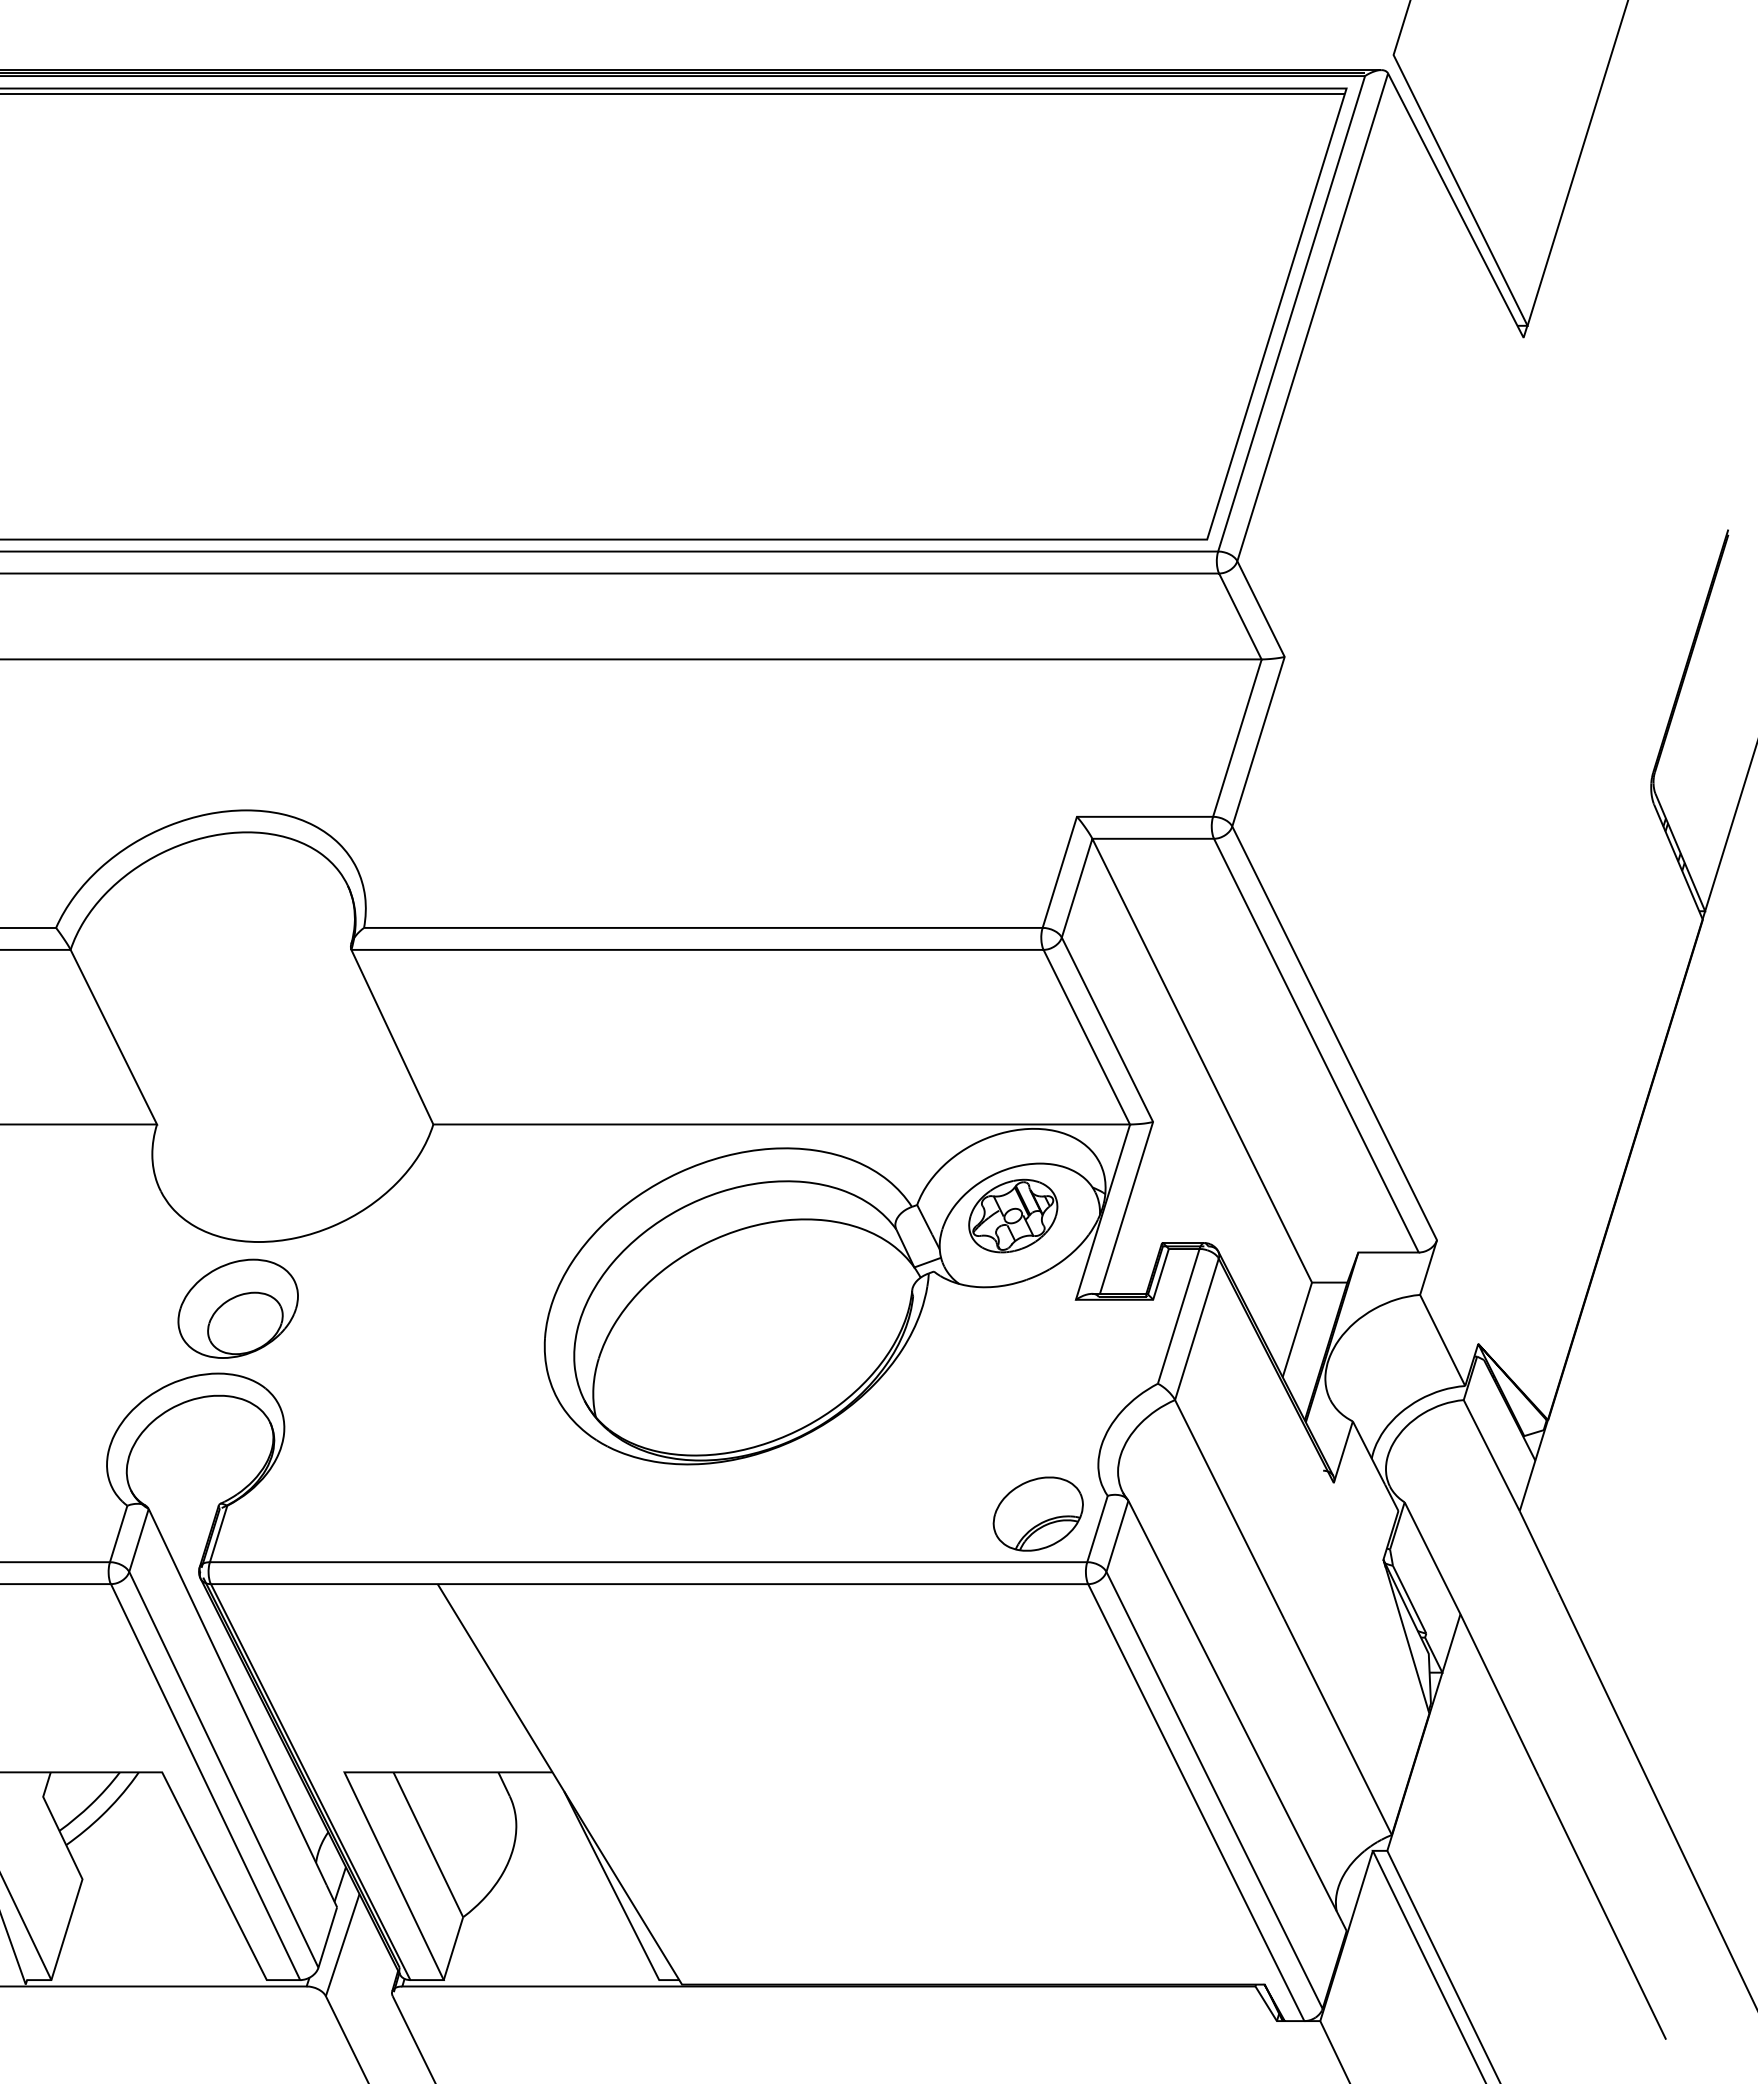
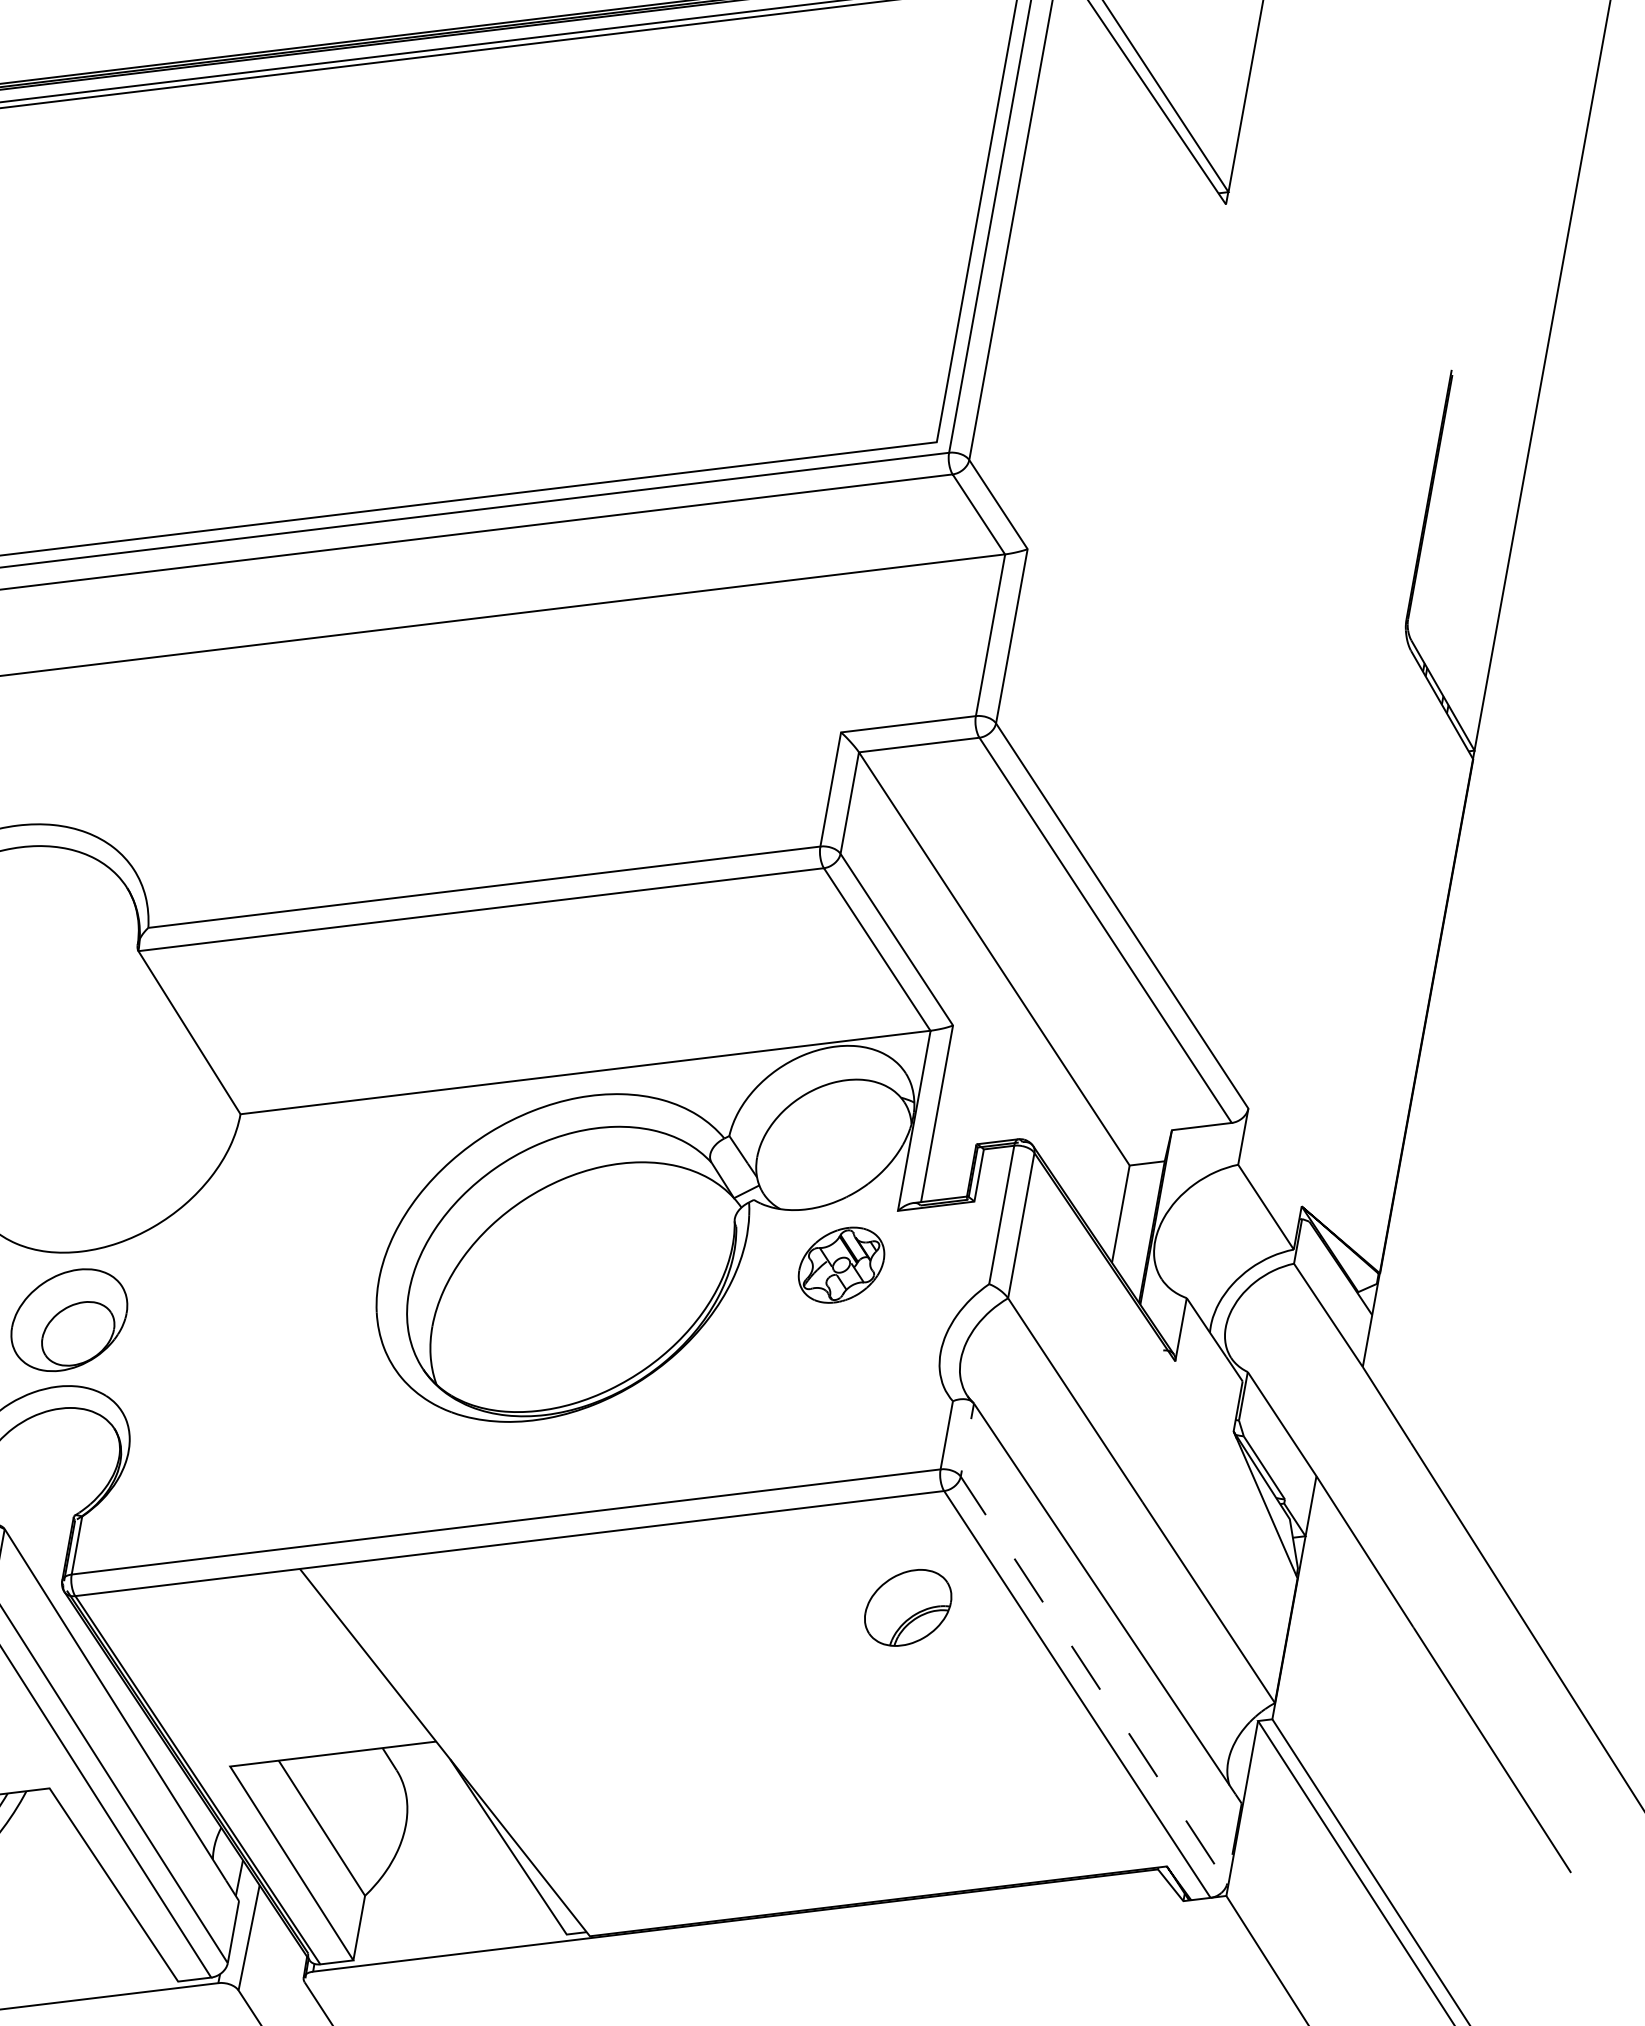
part: (1013, 1215) -> (841, 1264), moved
part: (1037, 1513) -> (907, 1607), moved
line: (1215, 1793) -> (1095, 1683), solid -> dashed

